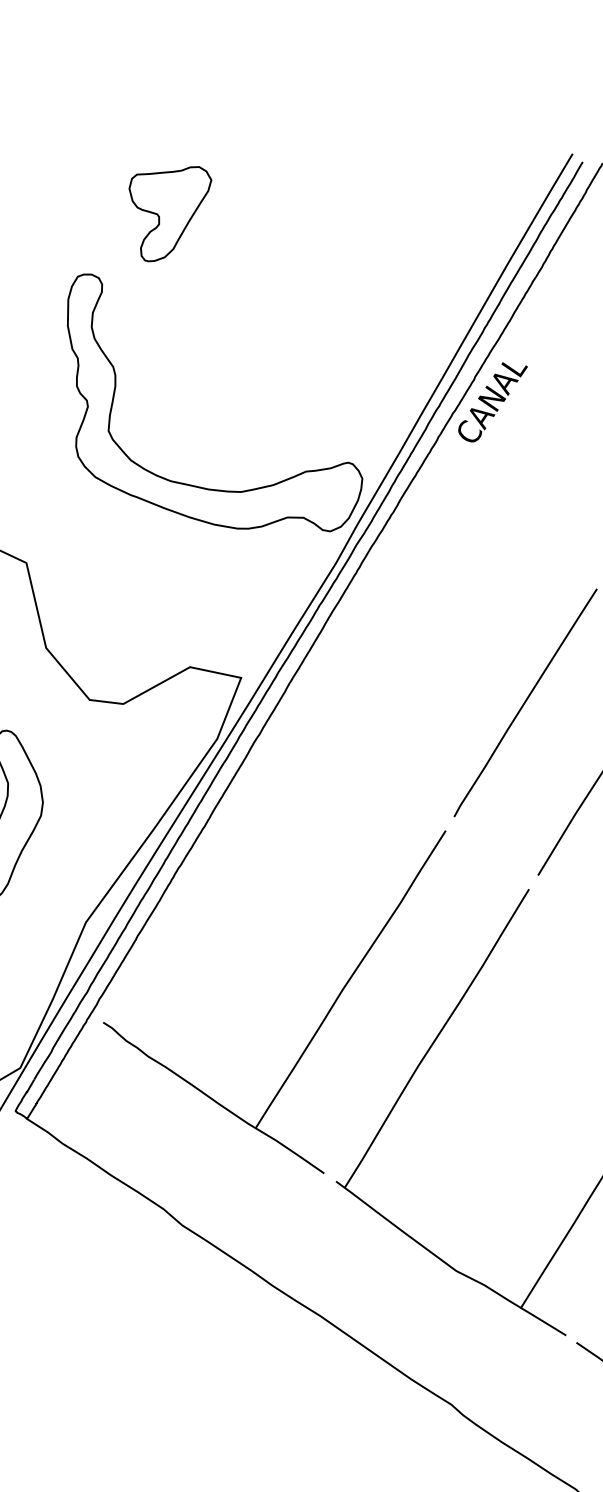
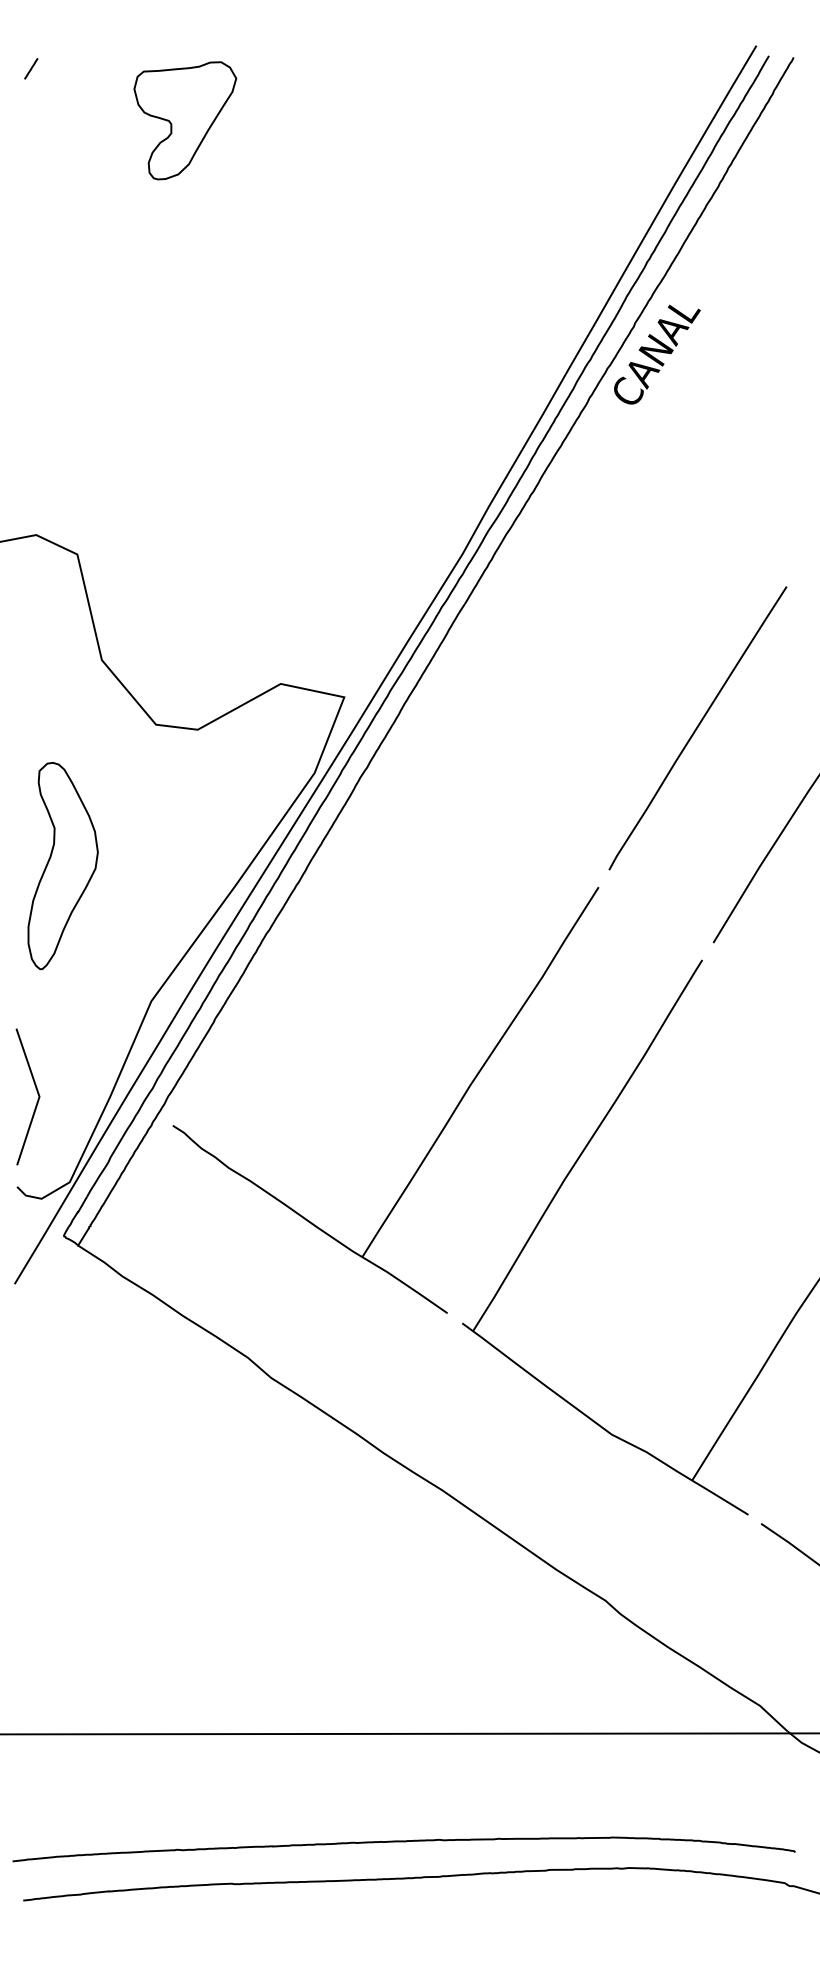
part: (170, 213) -> (185, 120), moved
part: (197, 485) -> (289, 458), removed

